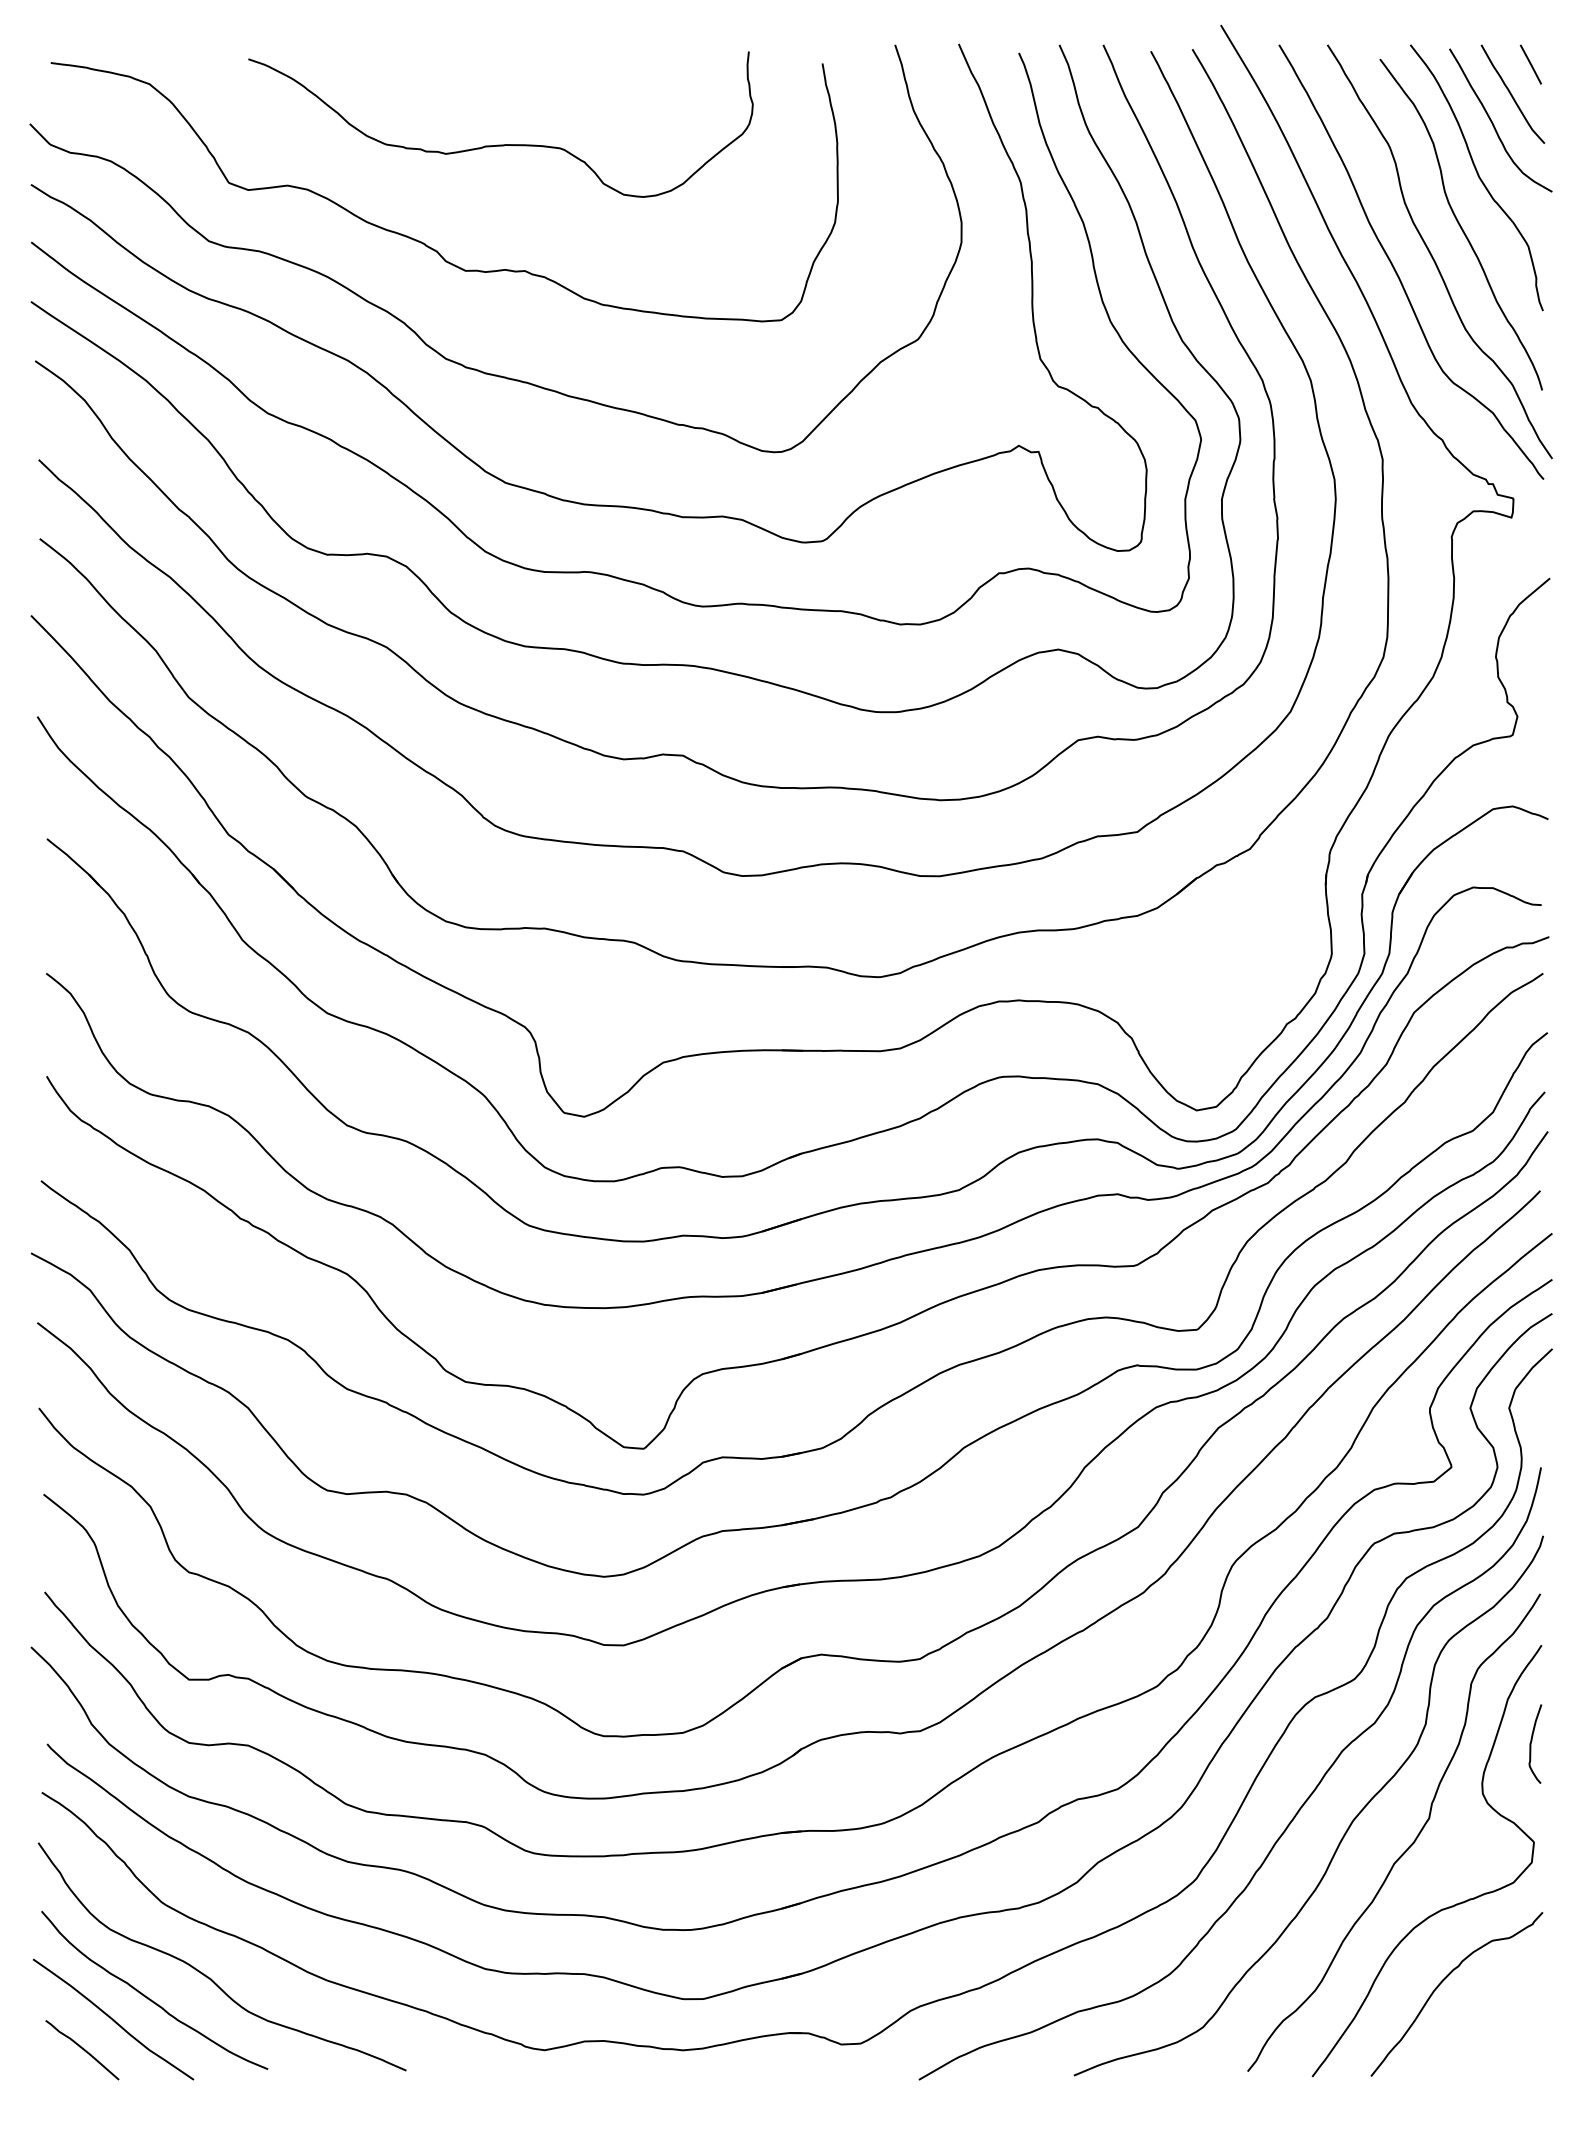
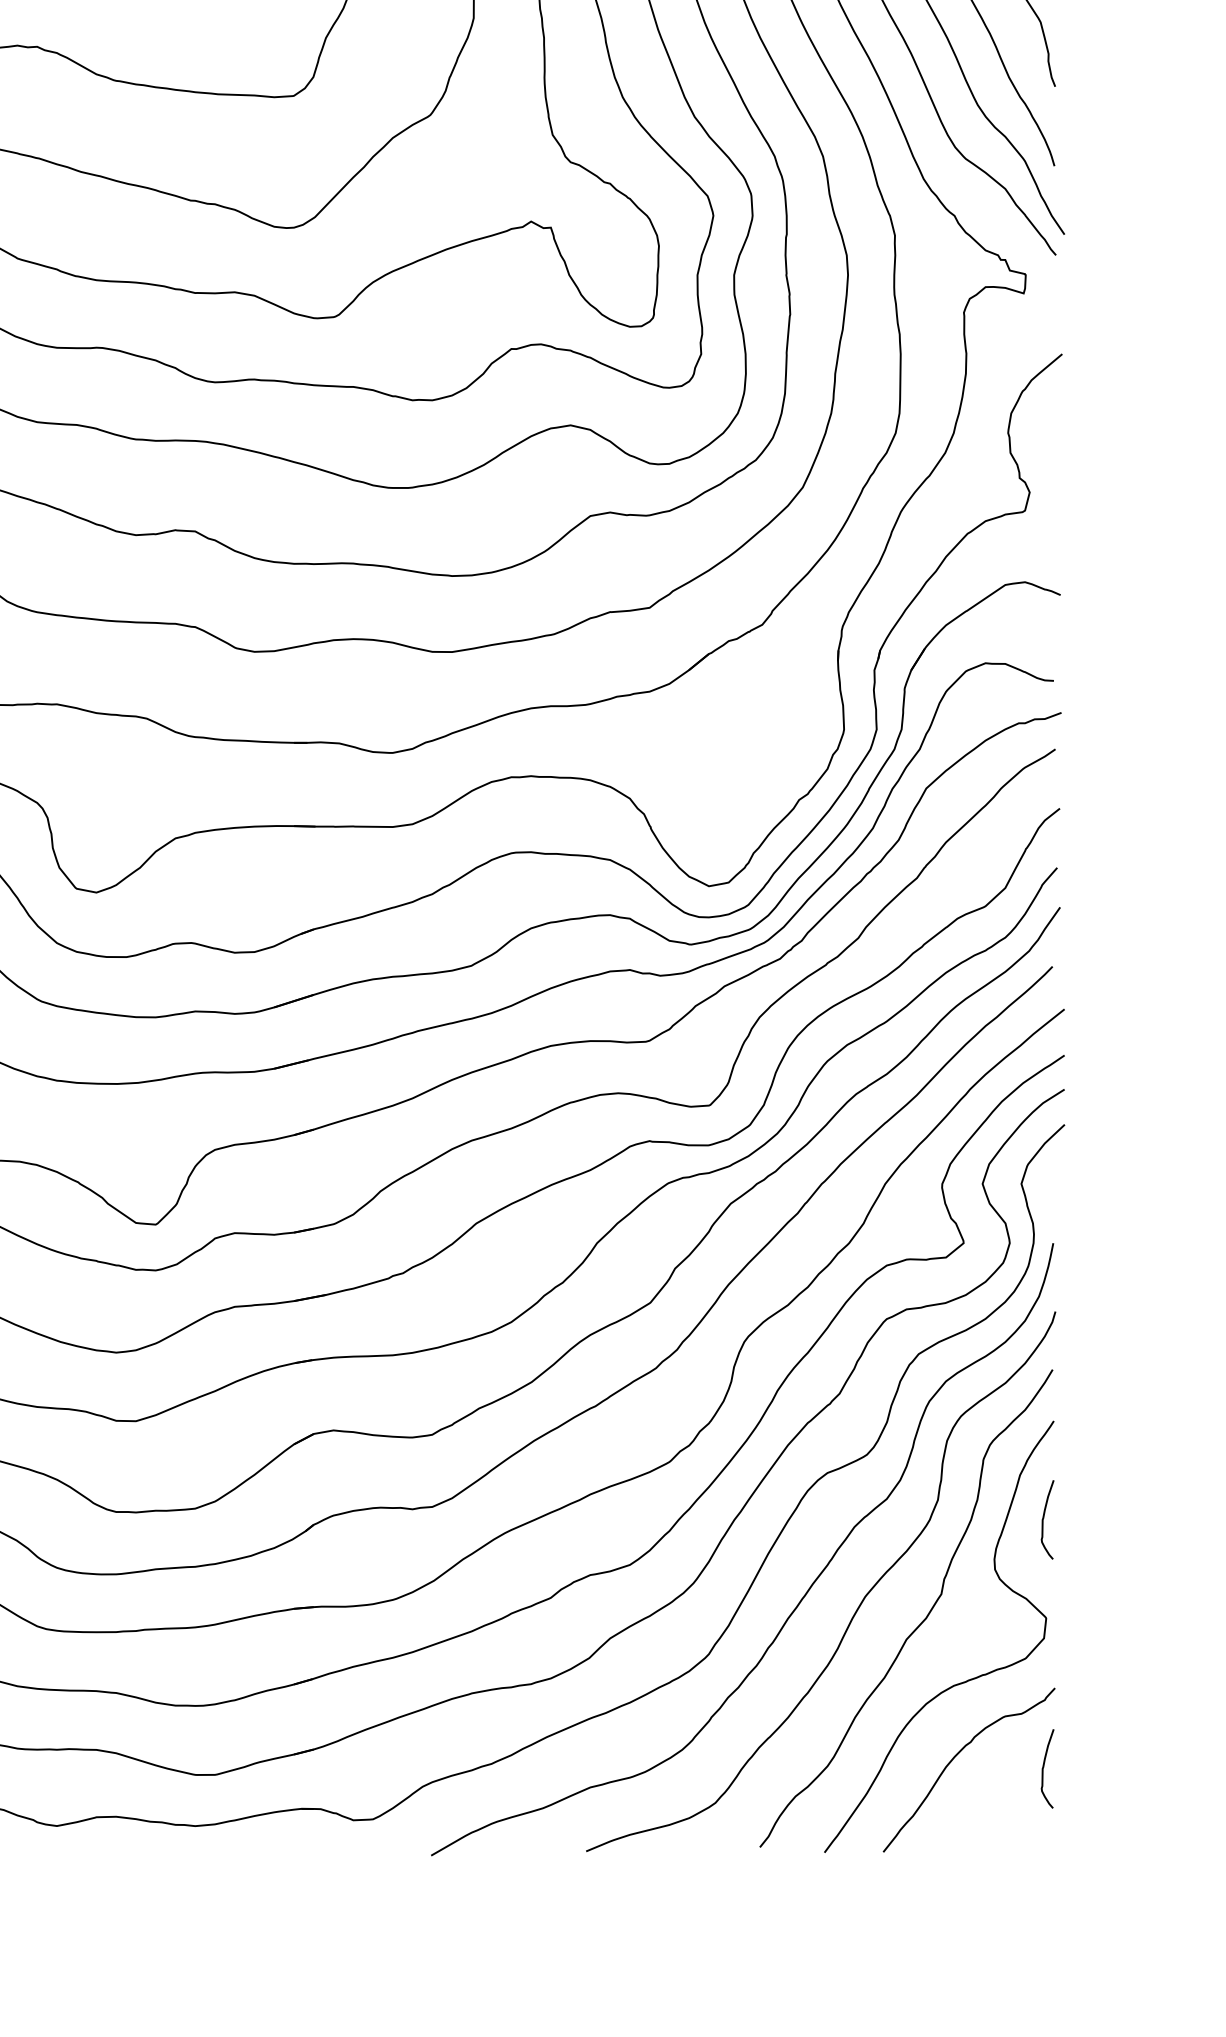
curve: (1532, 1990) -> (1044, 1766), added

